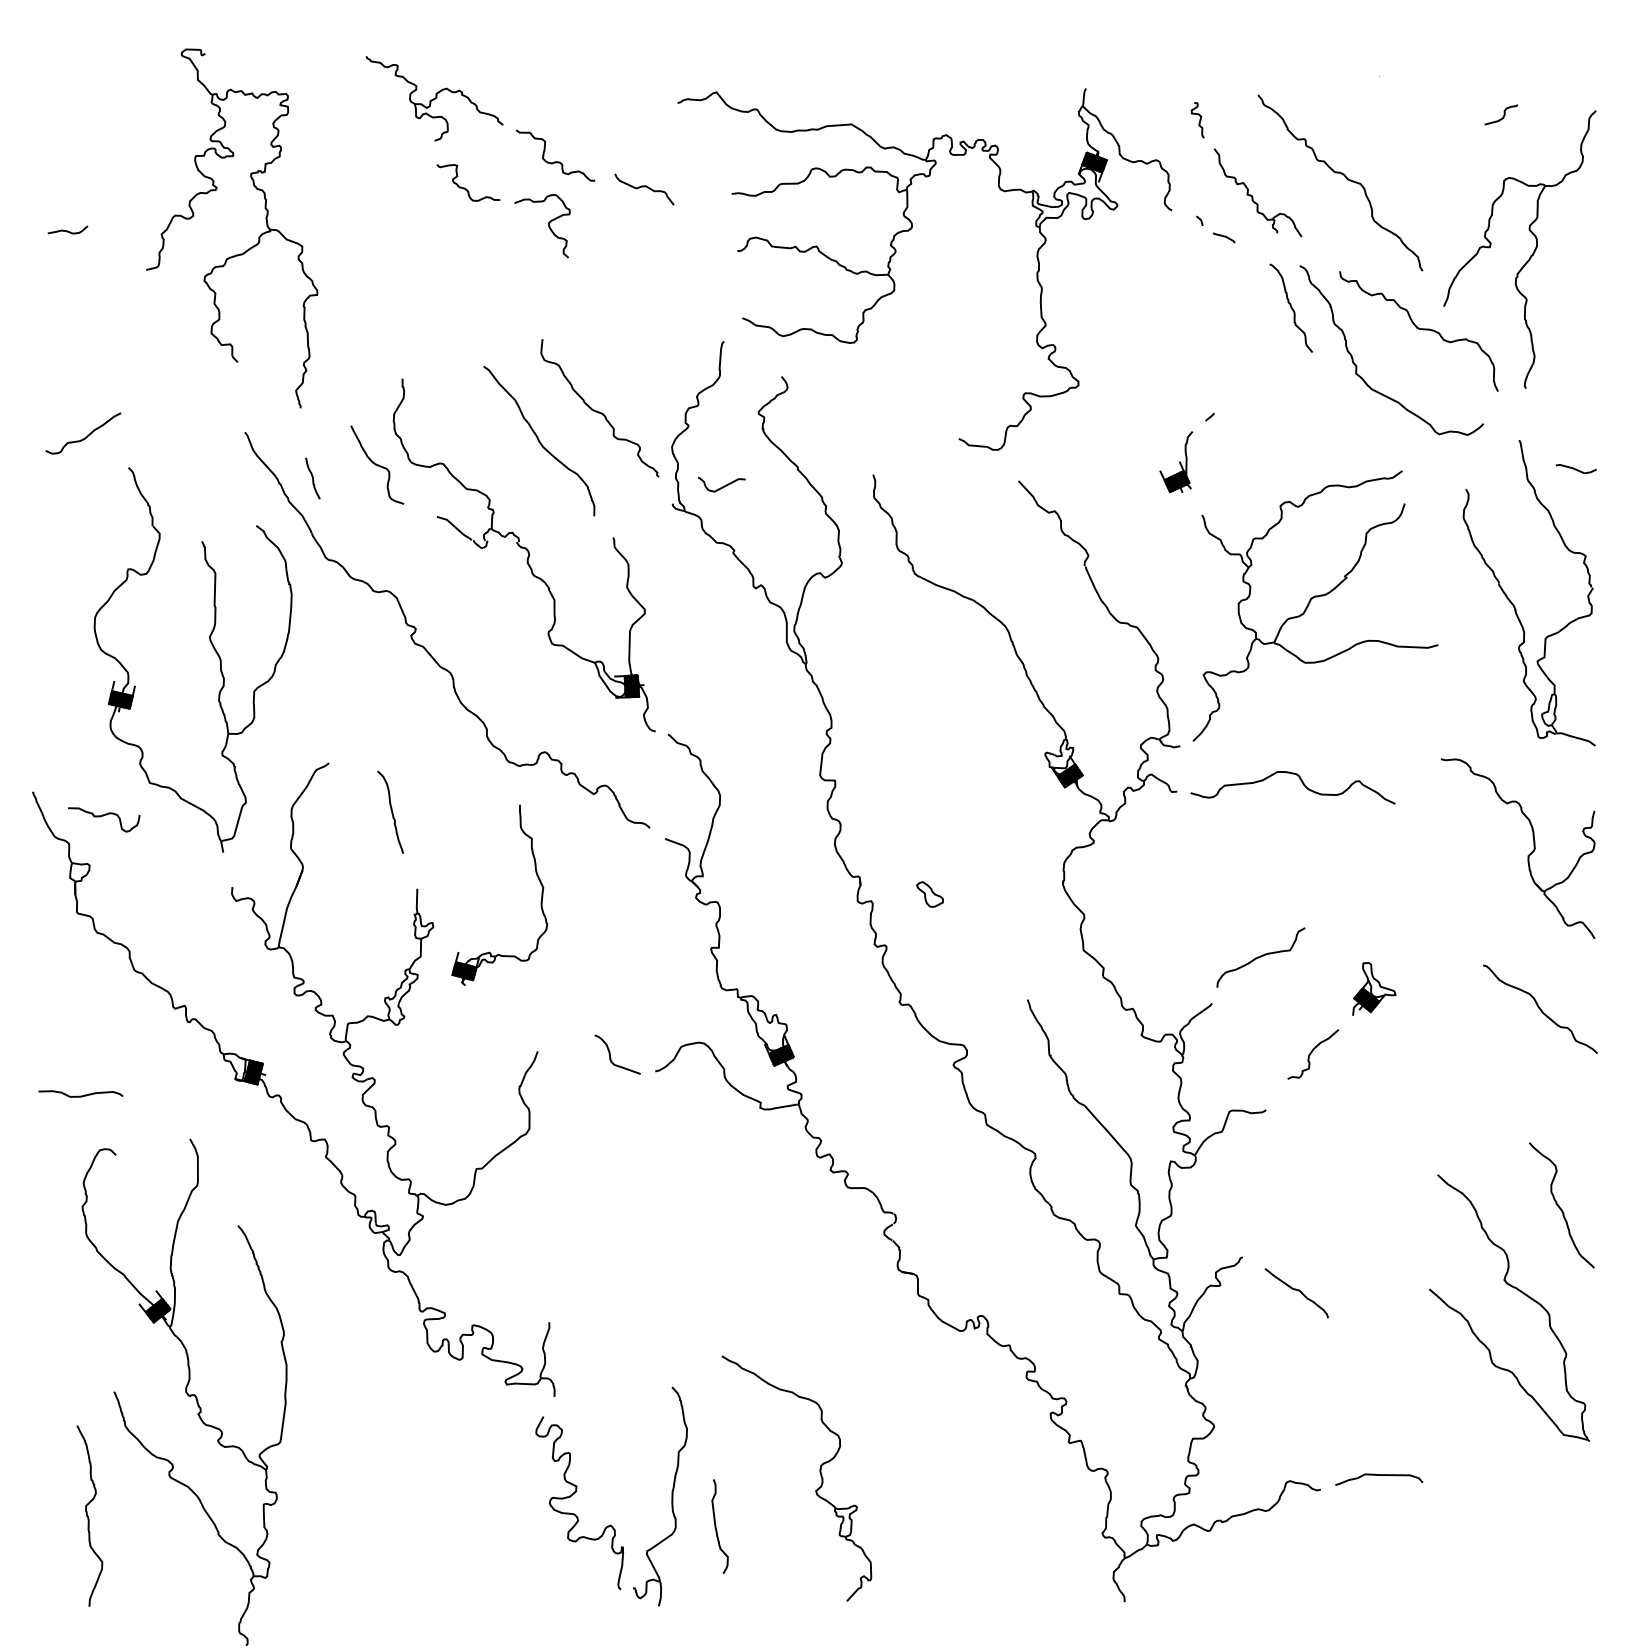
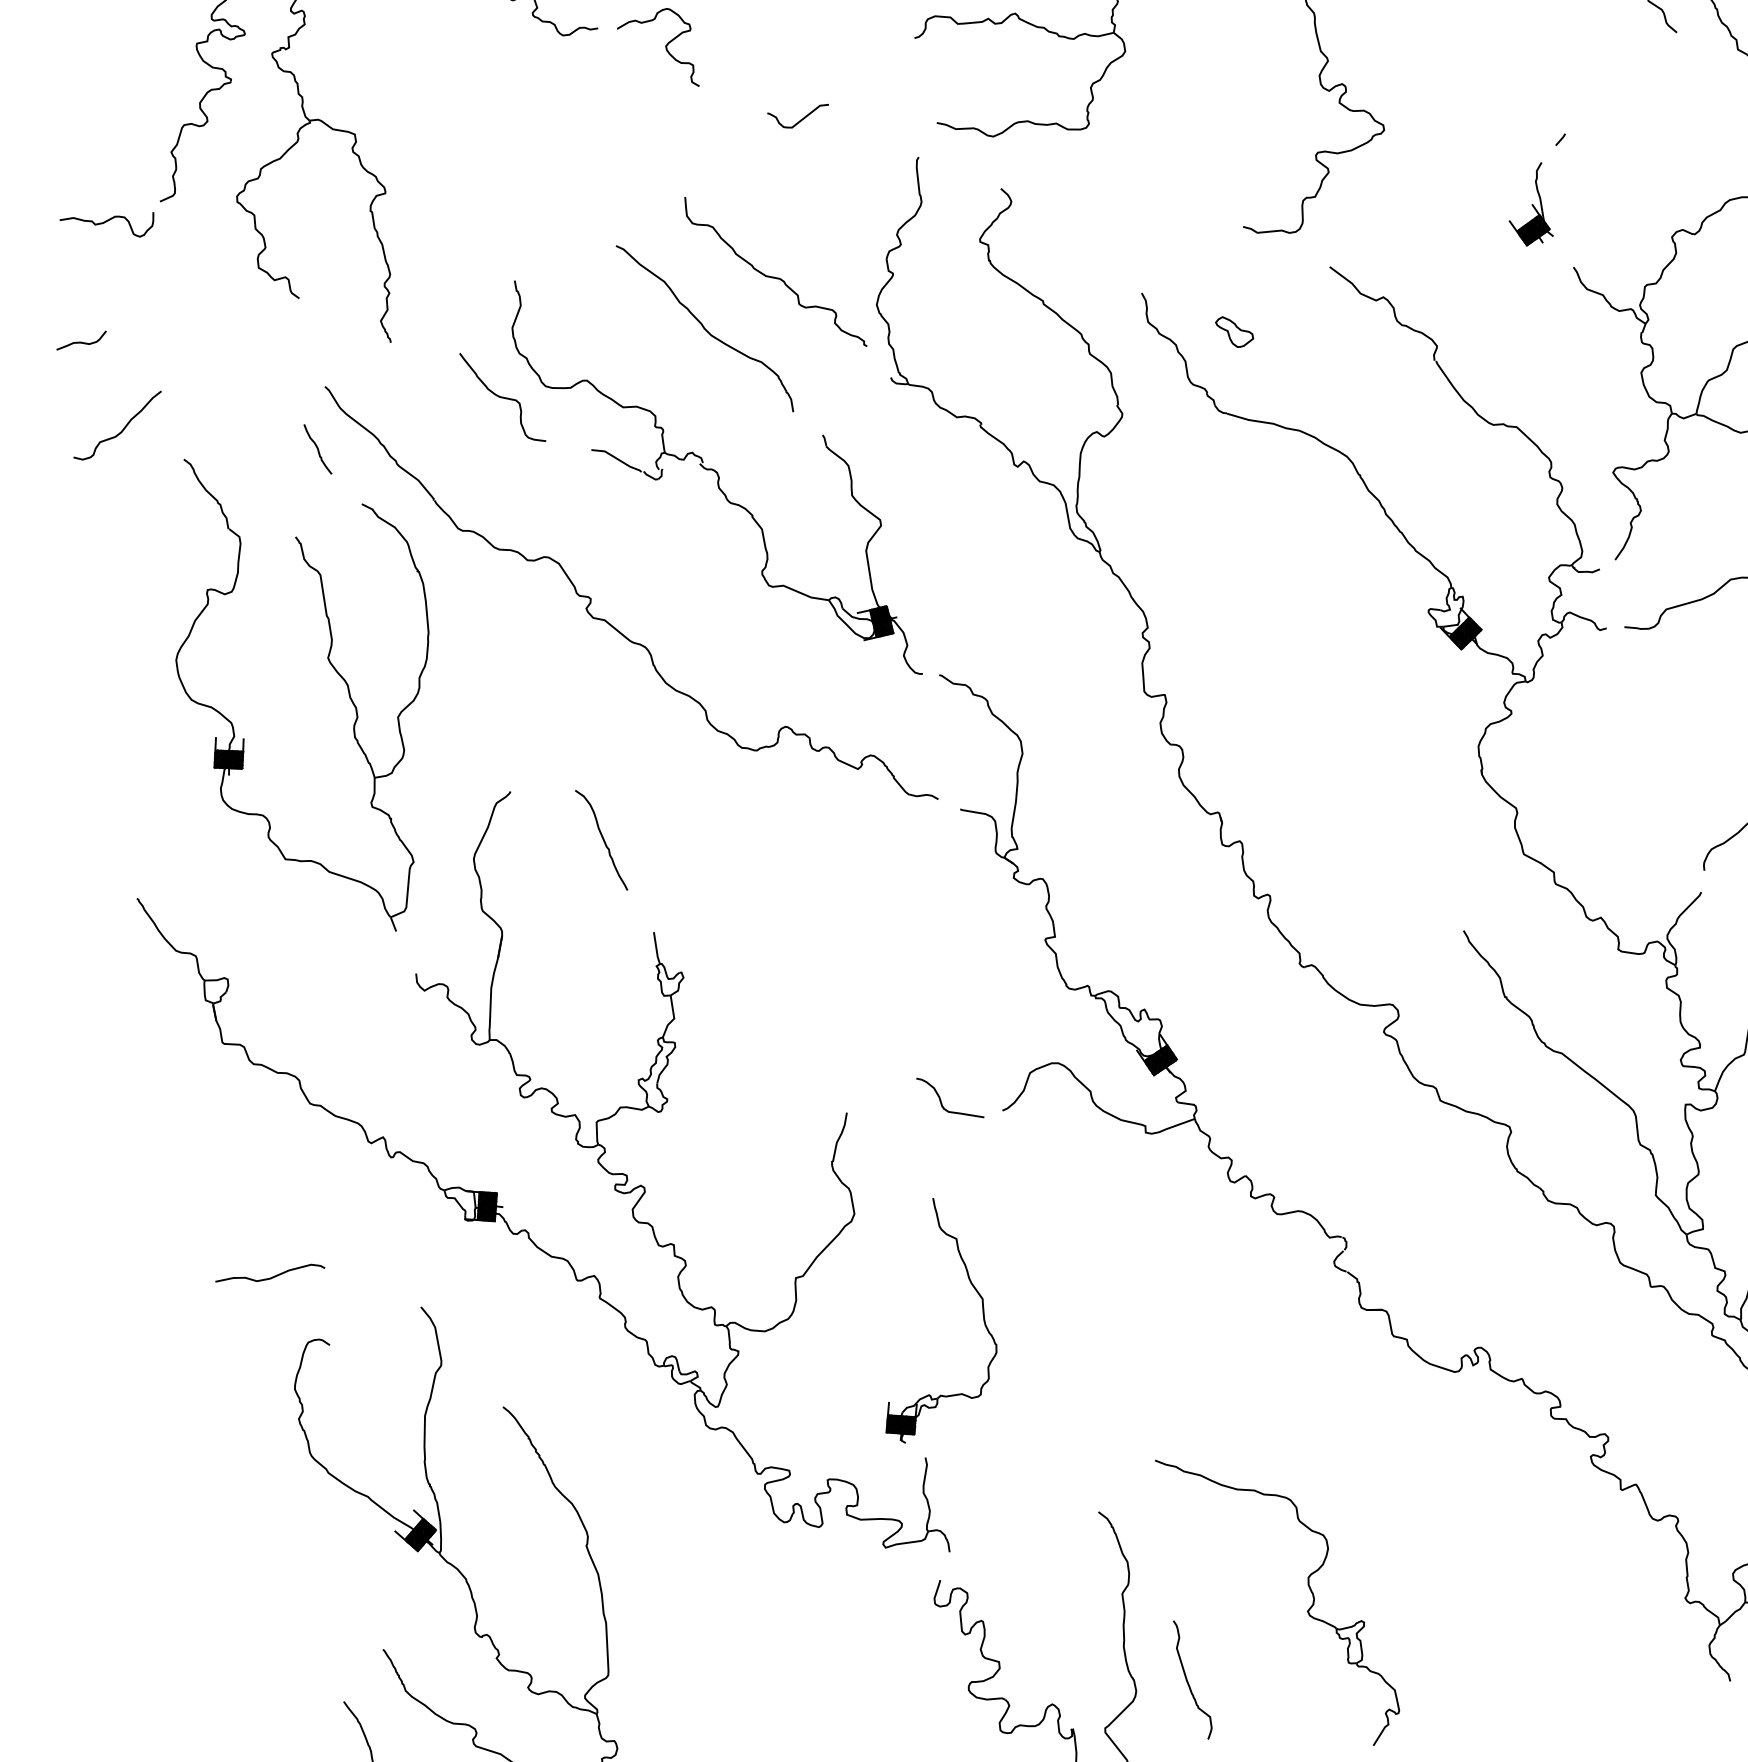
curve: (67, 230) -> (81, 341), moved
curve: (312, 478) -> (317, 449), moved
curve: (722, 486) -> (800, 119), moved
curve: (103, 816) -> (107, 222), moved
part: (538, 880) -> (974, 1290), moved
part: (929, 894) -> (1234, 331), moved

